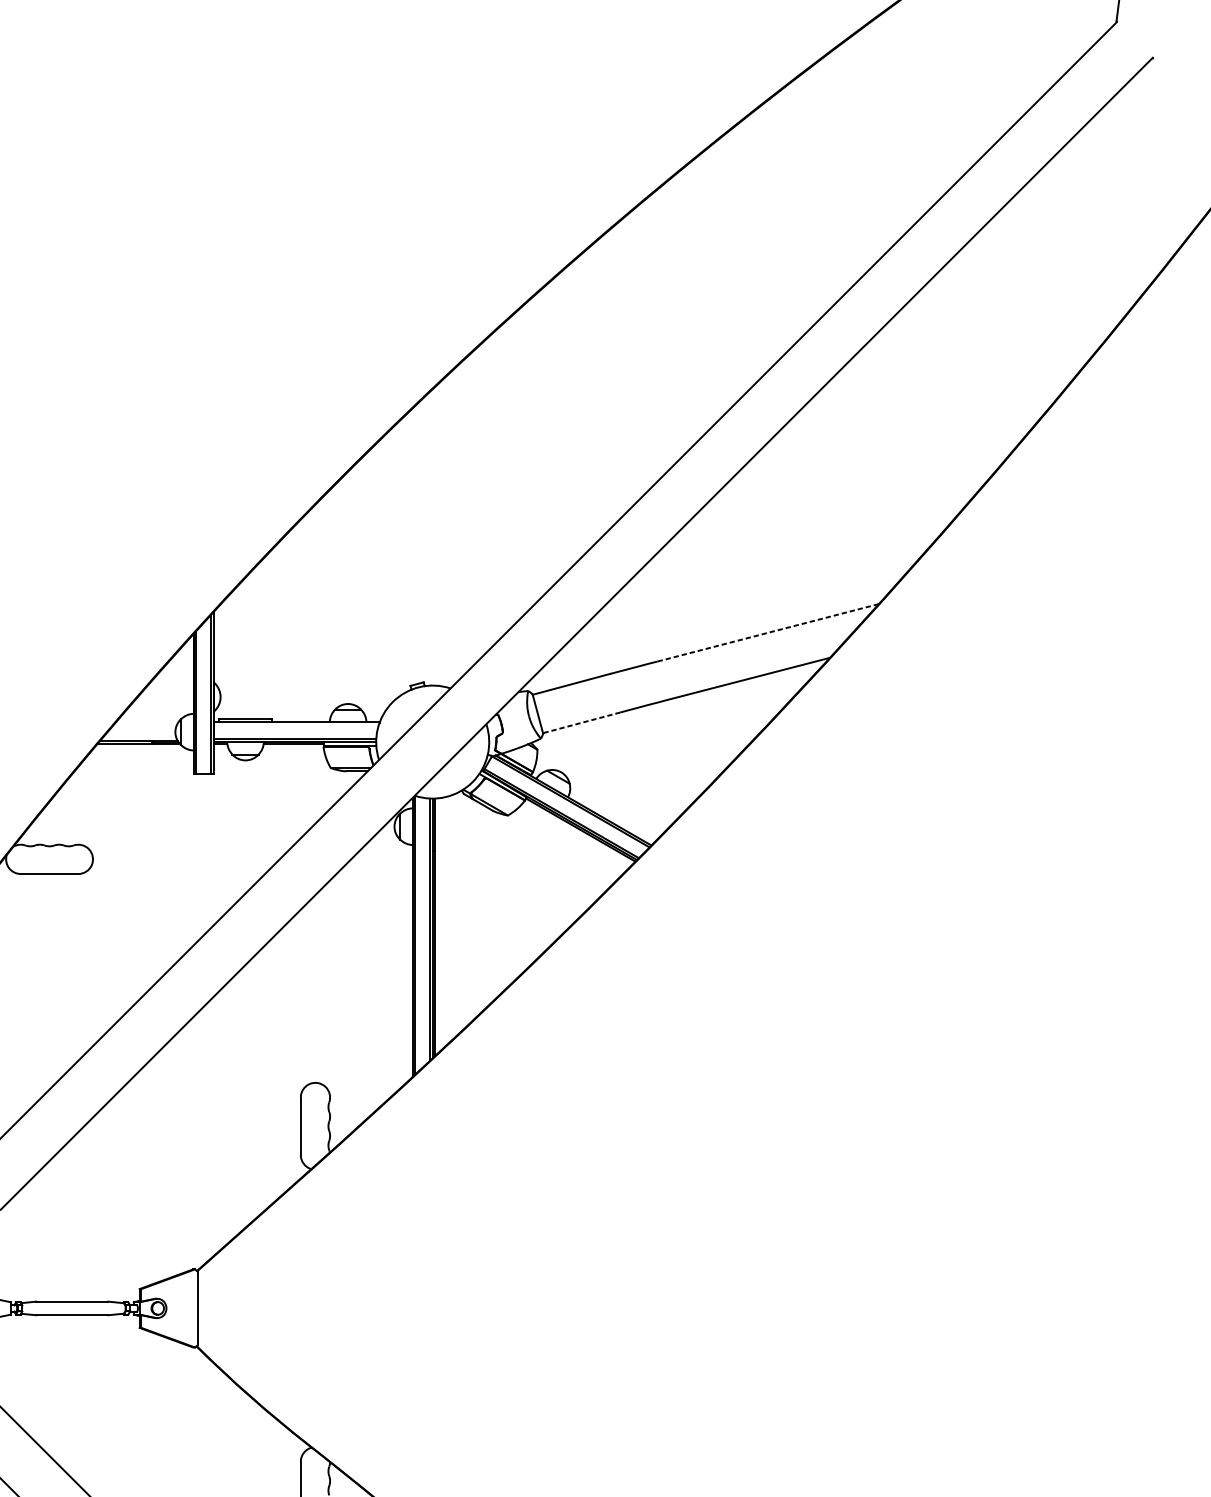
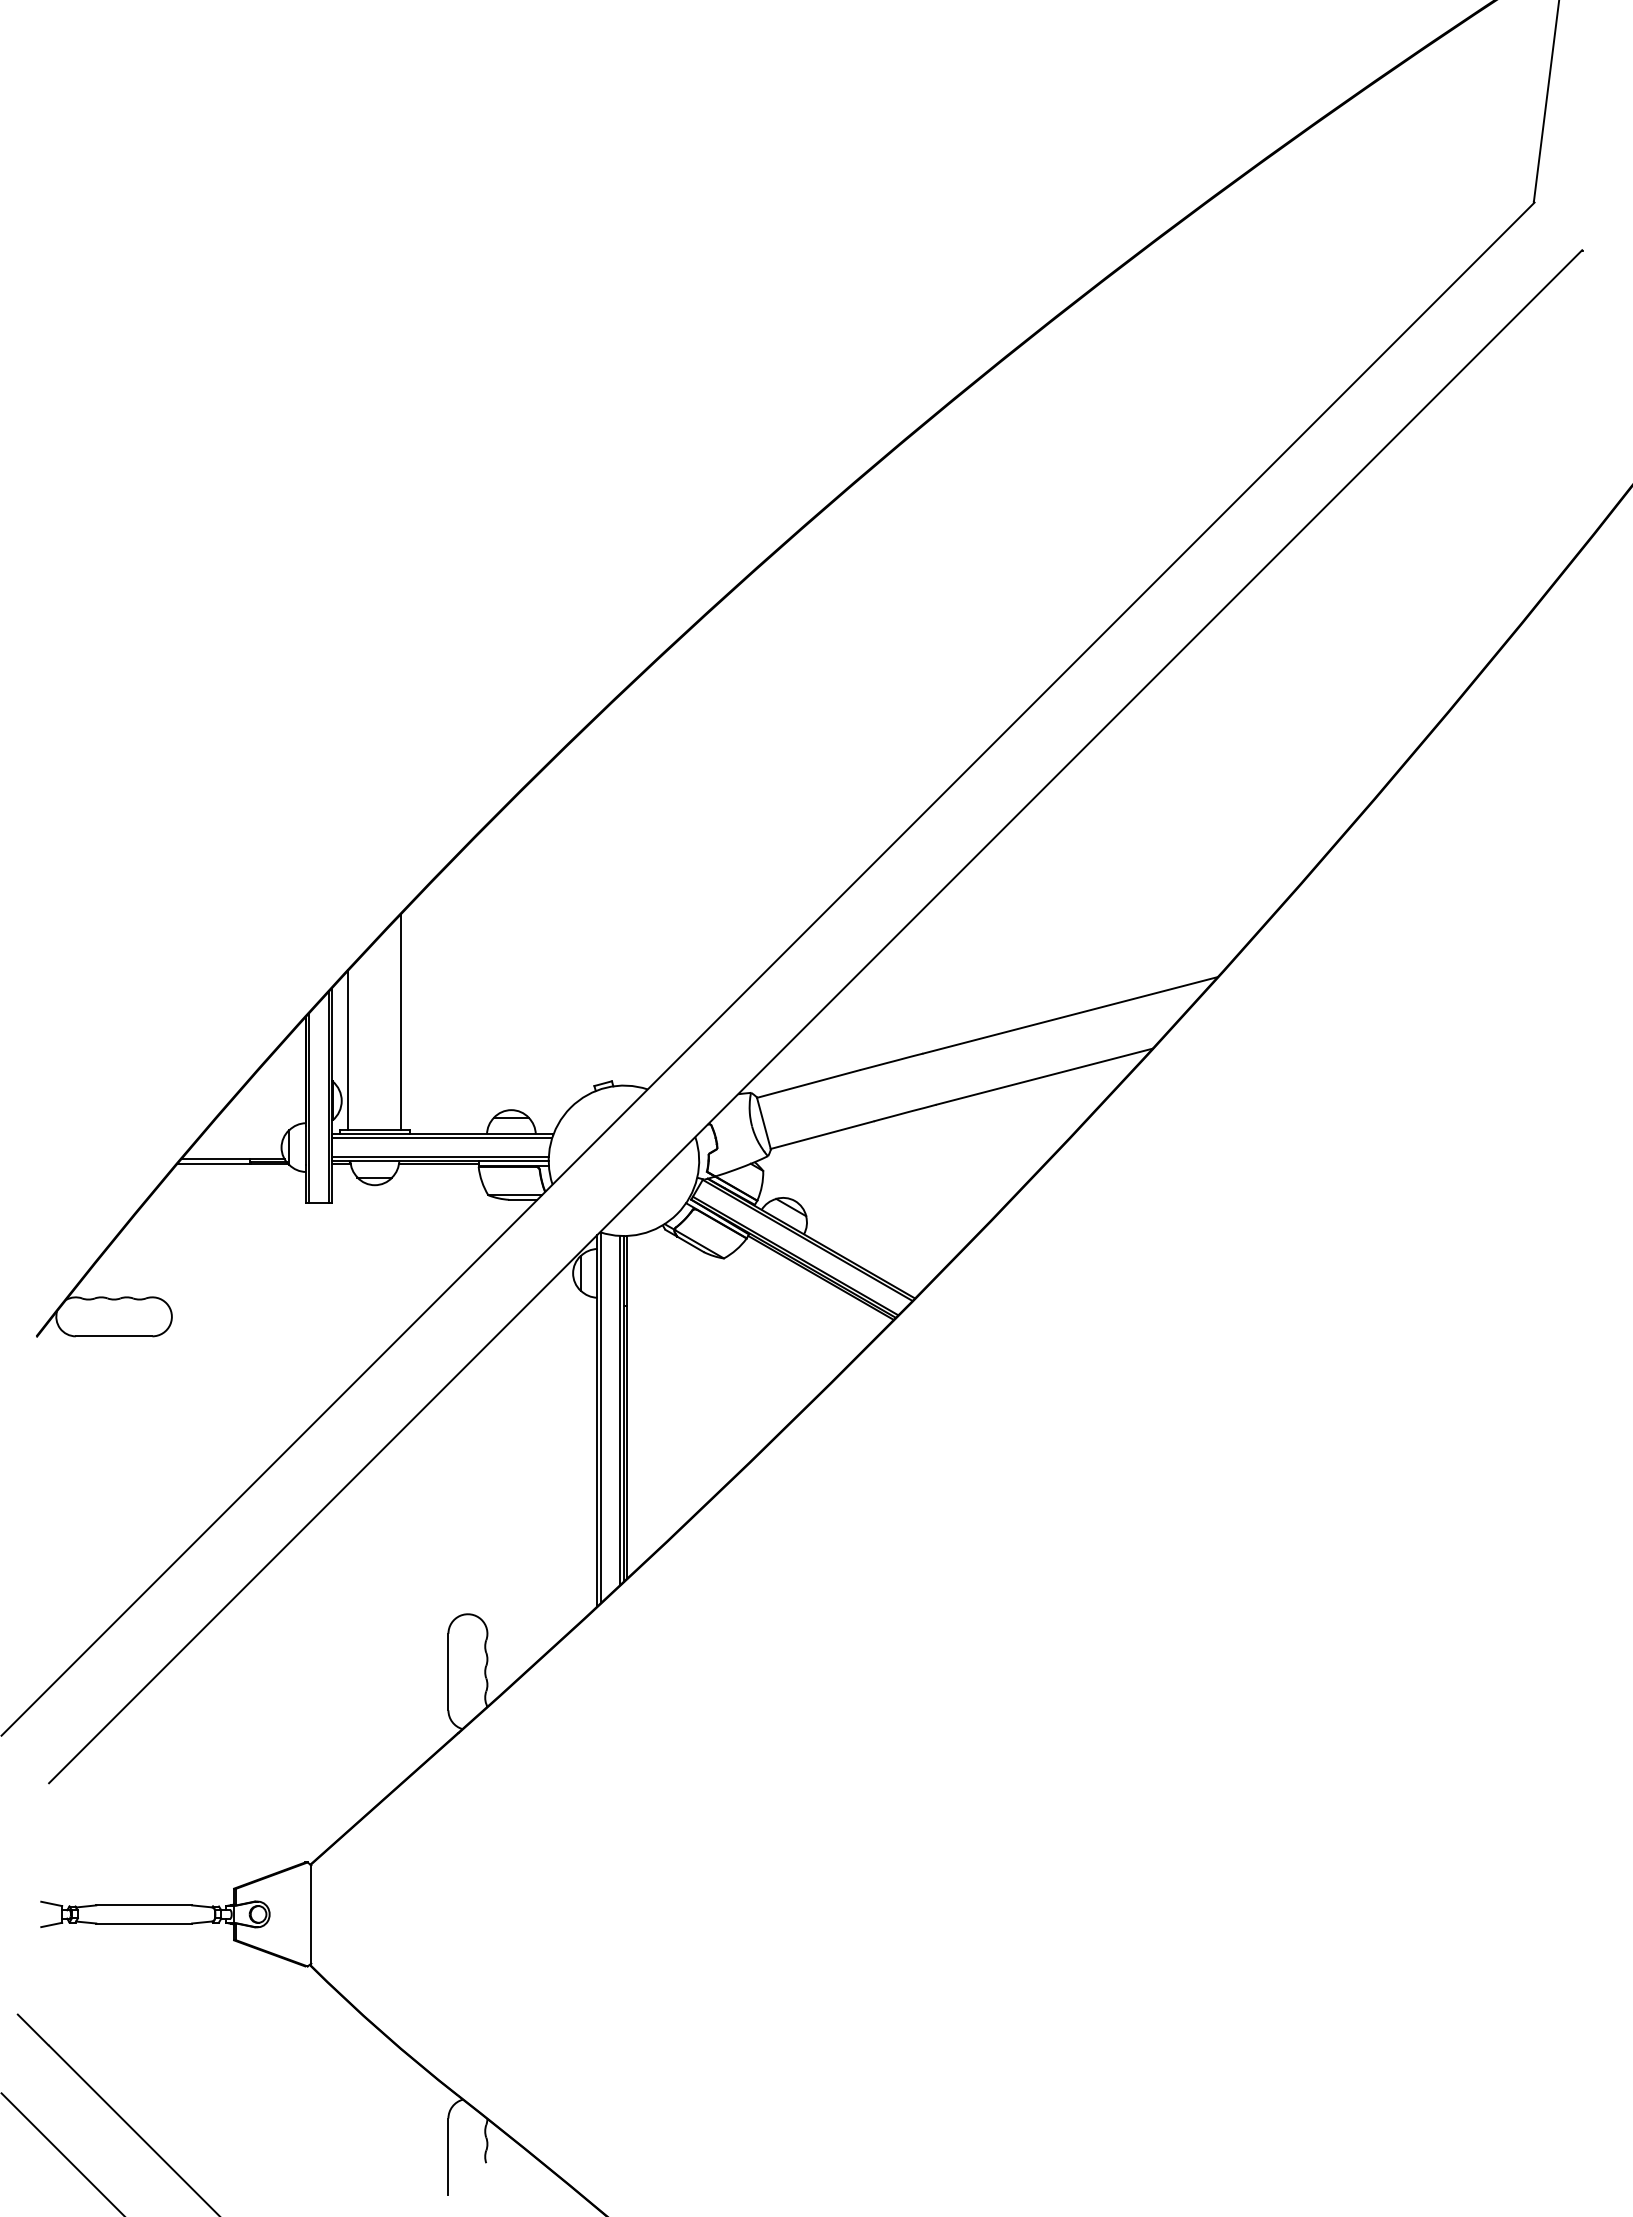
line: (769, 632) -> (1071, 1015), dashed -> solid
line: (265, 637) -> (401, 1021), added
line: (225, 659) -> (348, 1050), added
line: (581, 723) -> (821, 1135), dashed -> solid
line: (296, 724) -> (442, 1137), added

